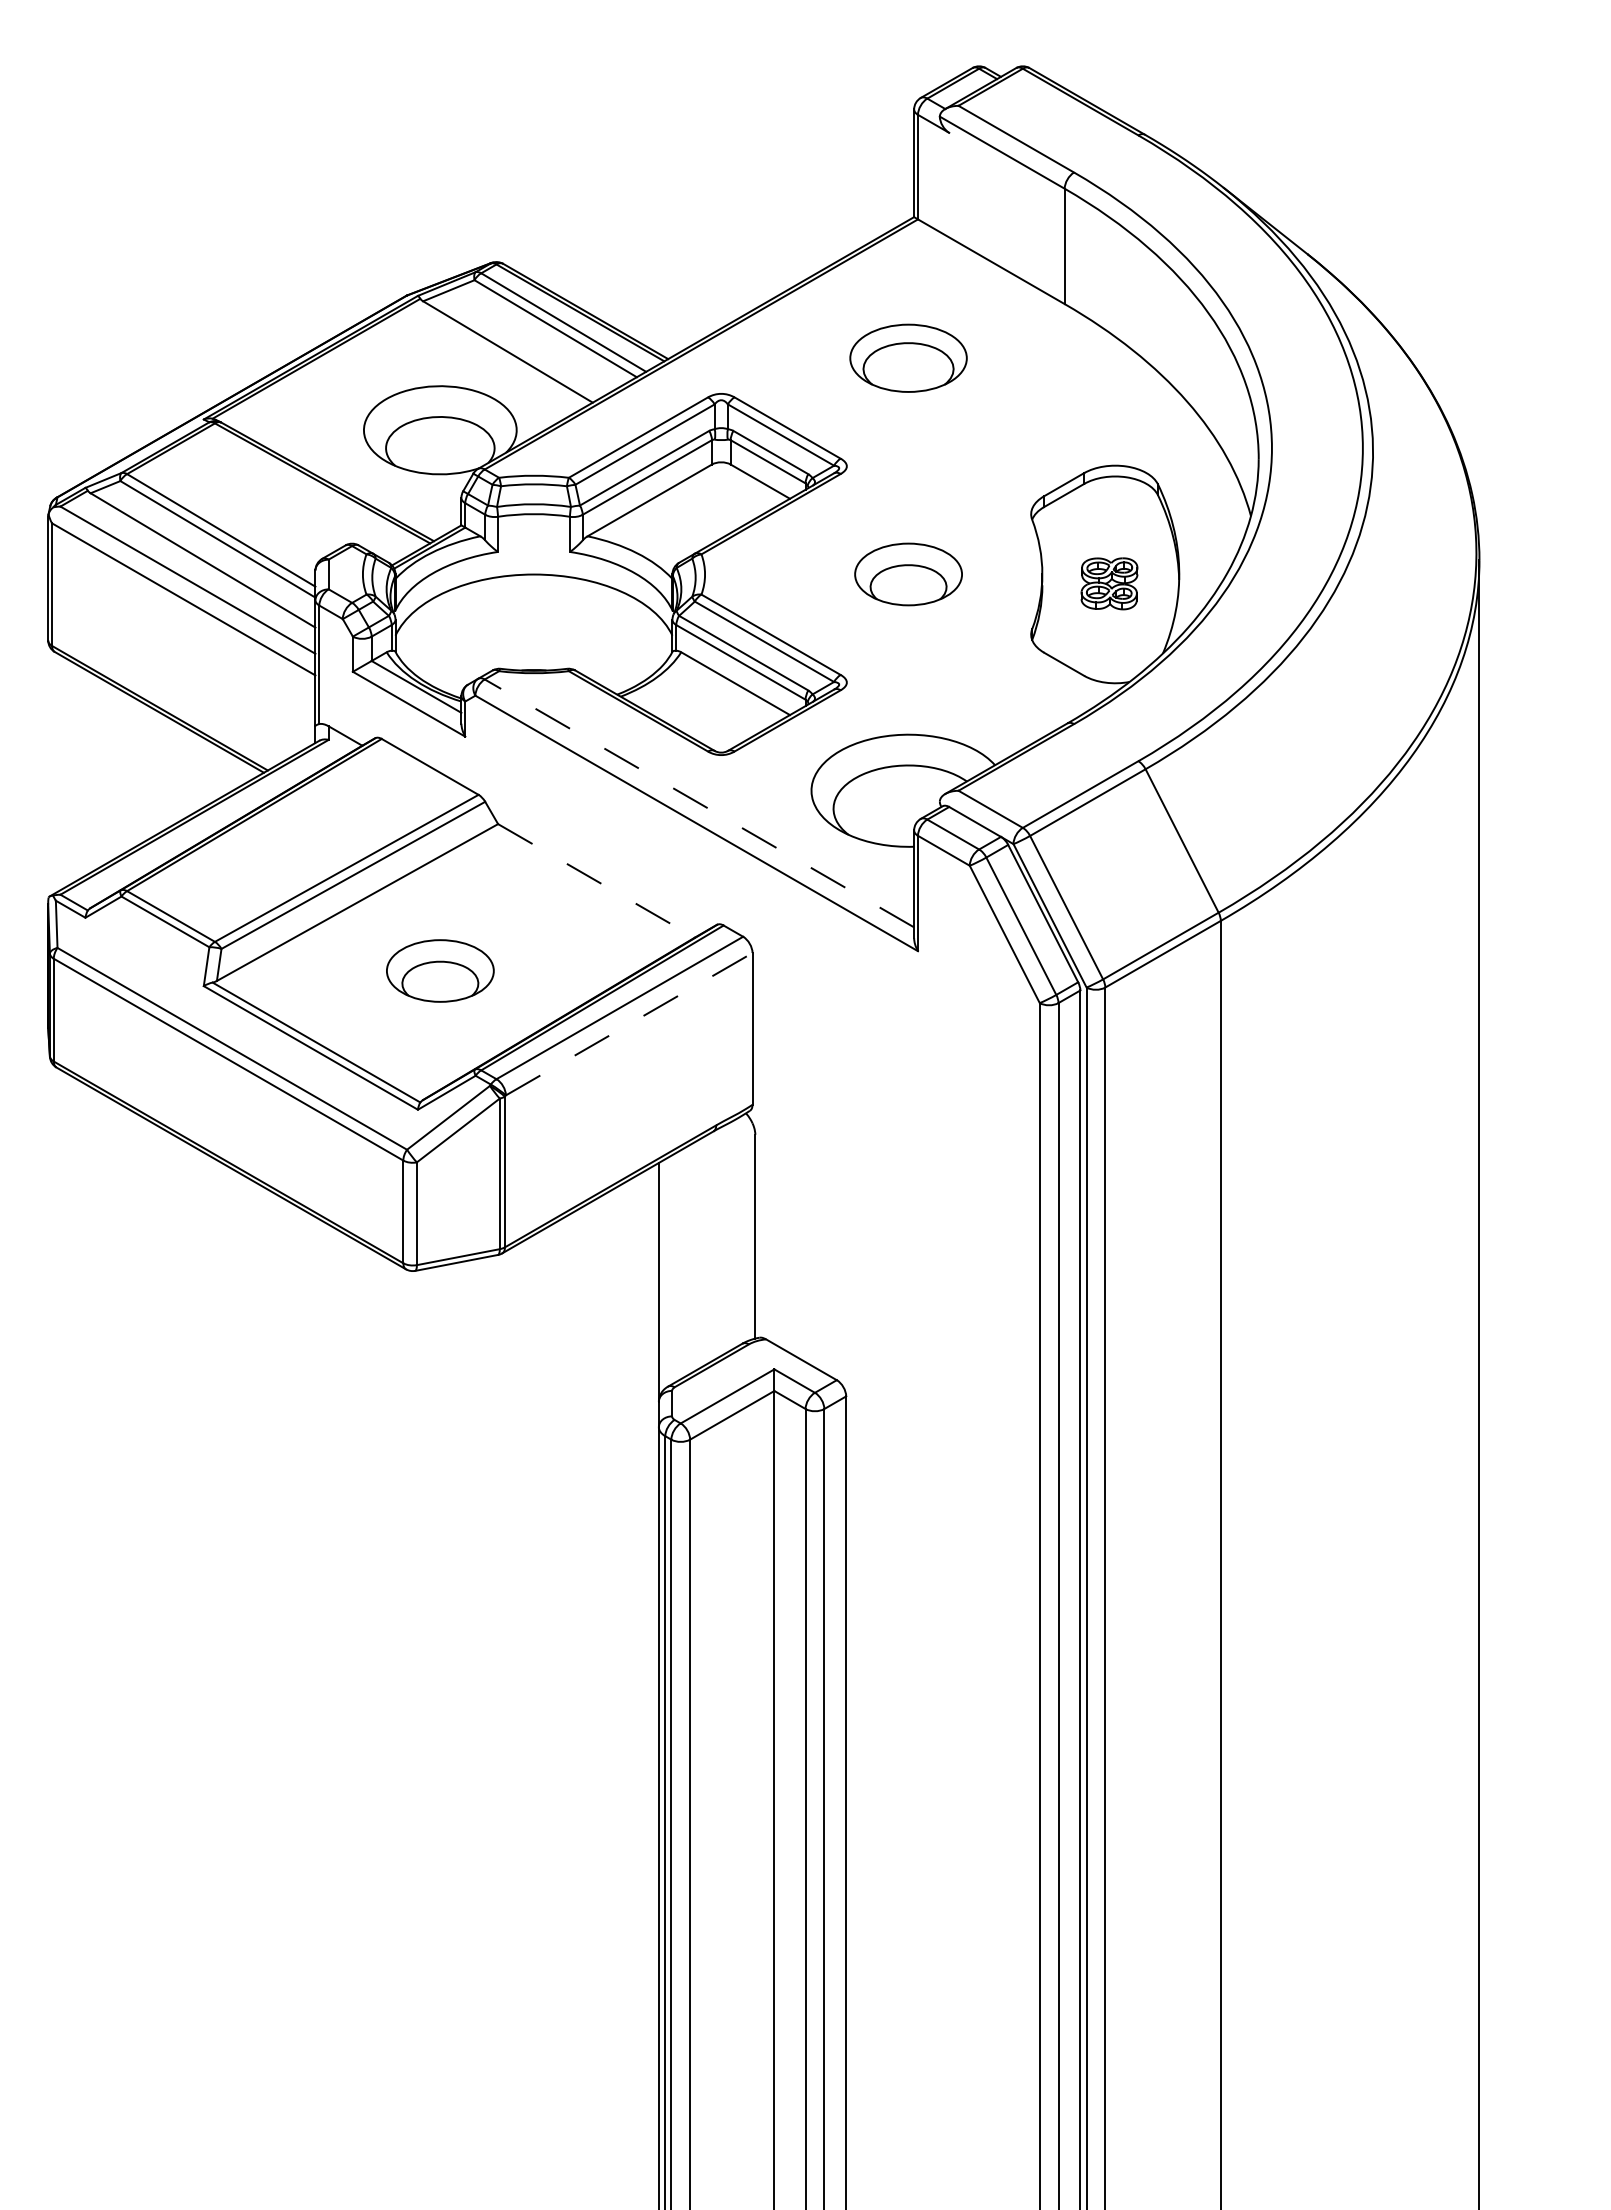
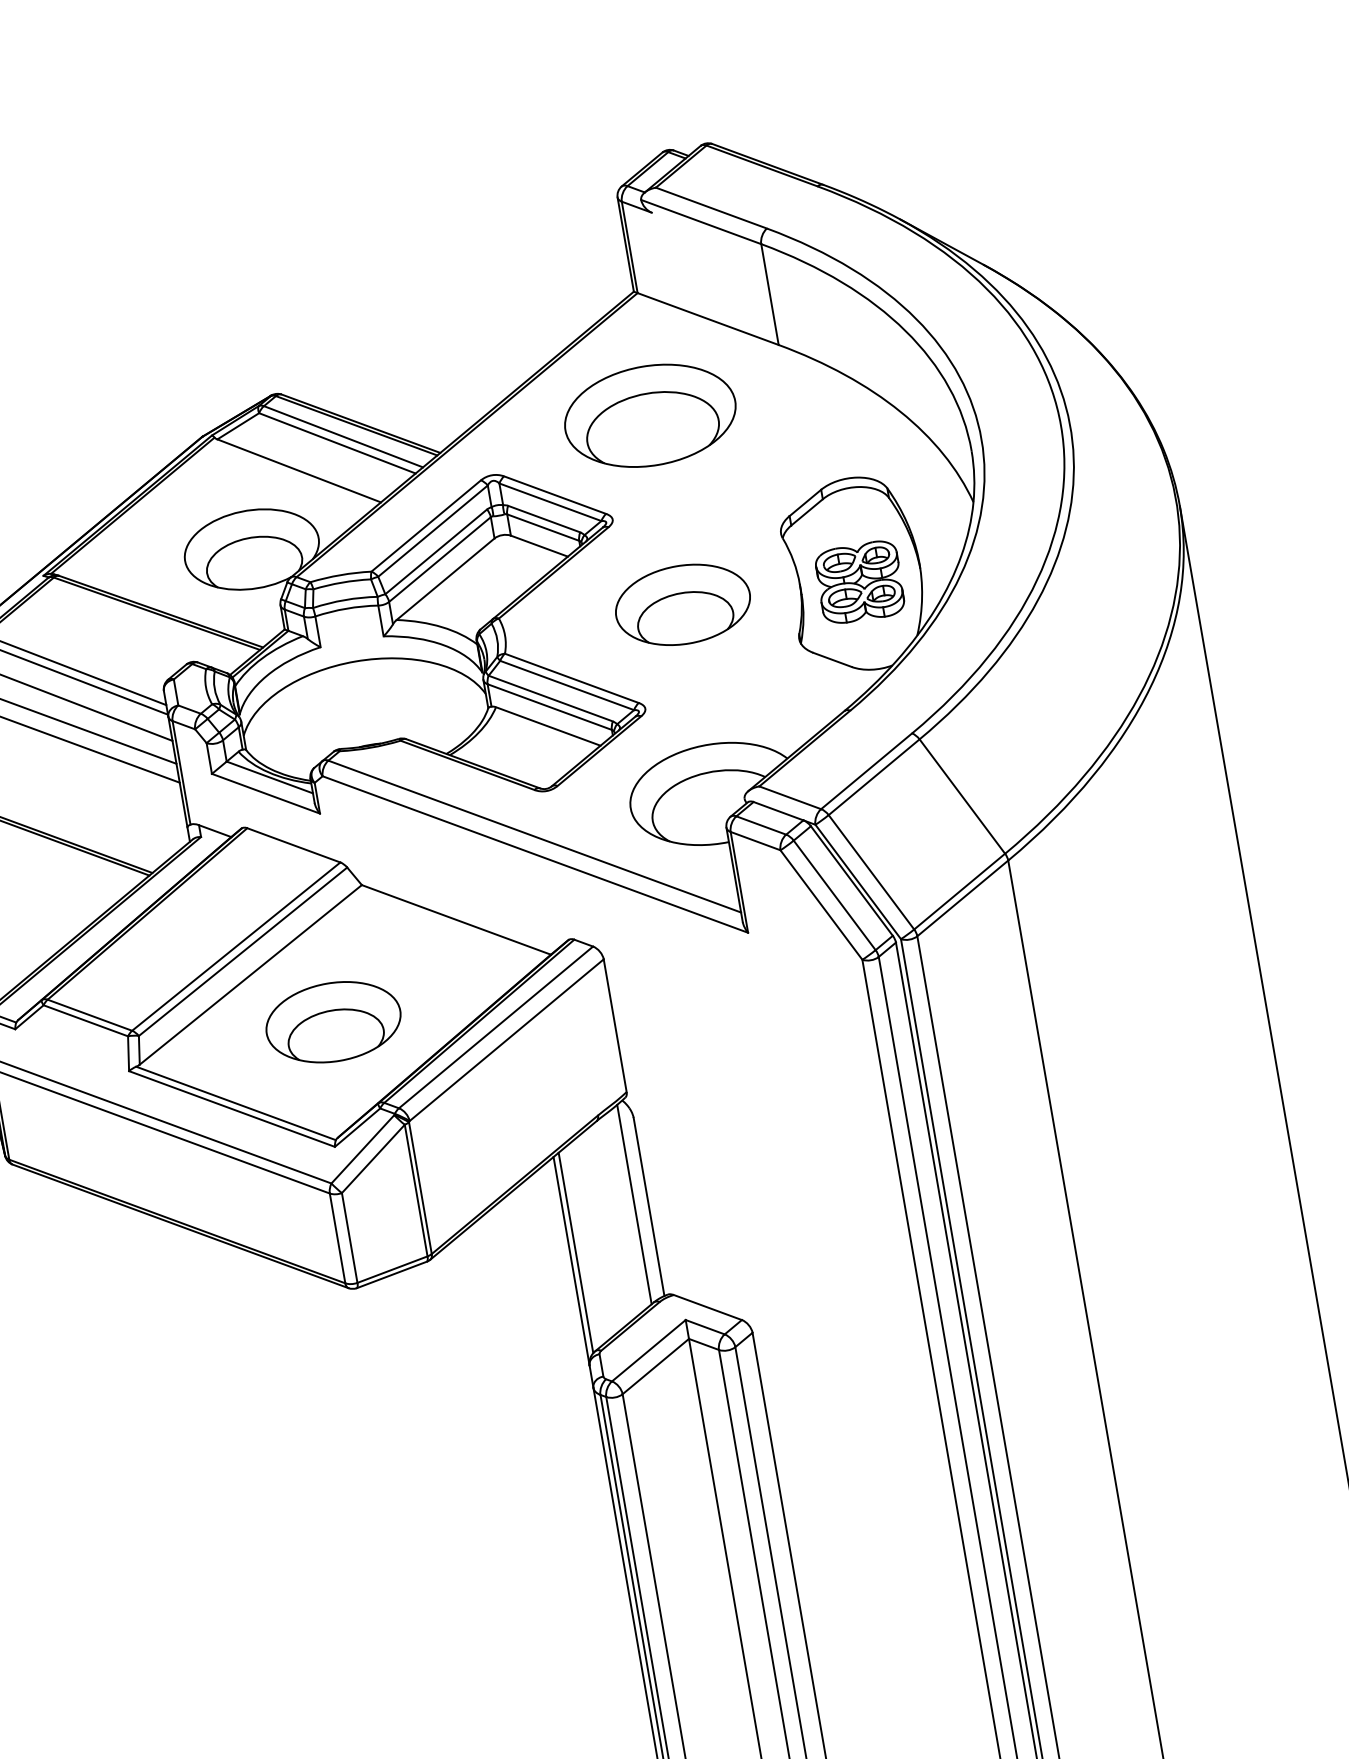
part: (908, 358) -> (650, 416), size x1.67
part: (908, 574) -> (682, 604), size x1.43
part: (1109, 583) -> (859, 582), size x1.67
line: (699, 803) -> (534, 836), dashed -> solid
line: (596, 880) -> (456, 919), dashed -> solid
part: (440, 970) -> (333, 1021), size x1.43
line: (629, 1023) -> (506, 1039), dashed -> solid
line: (739, 1231) -> (634, 1204), added
line: (665, 1273) -> (576, 1252), added

